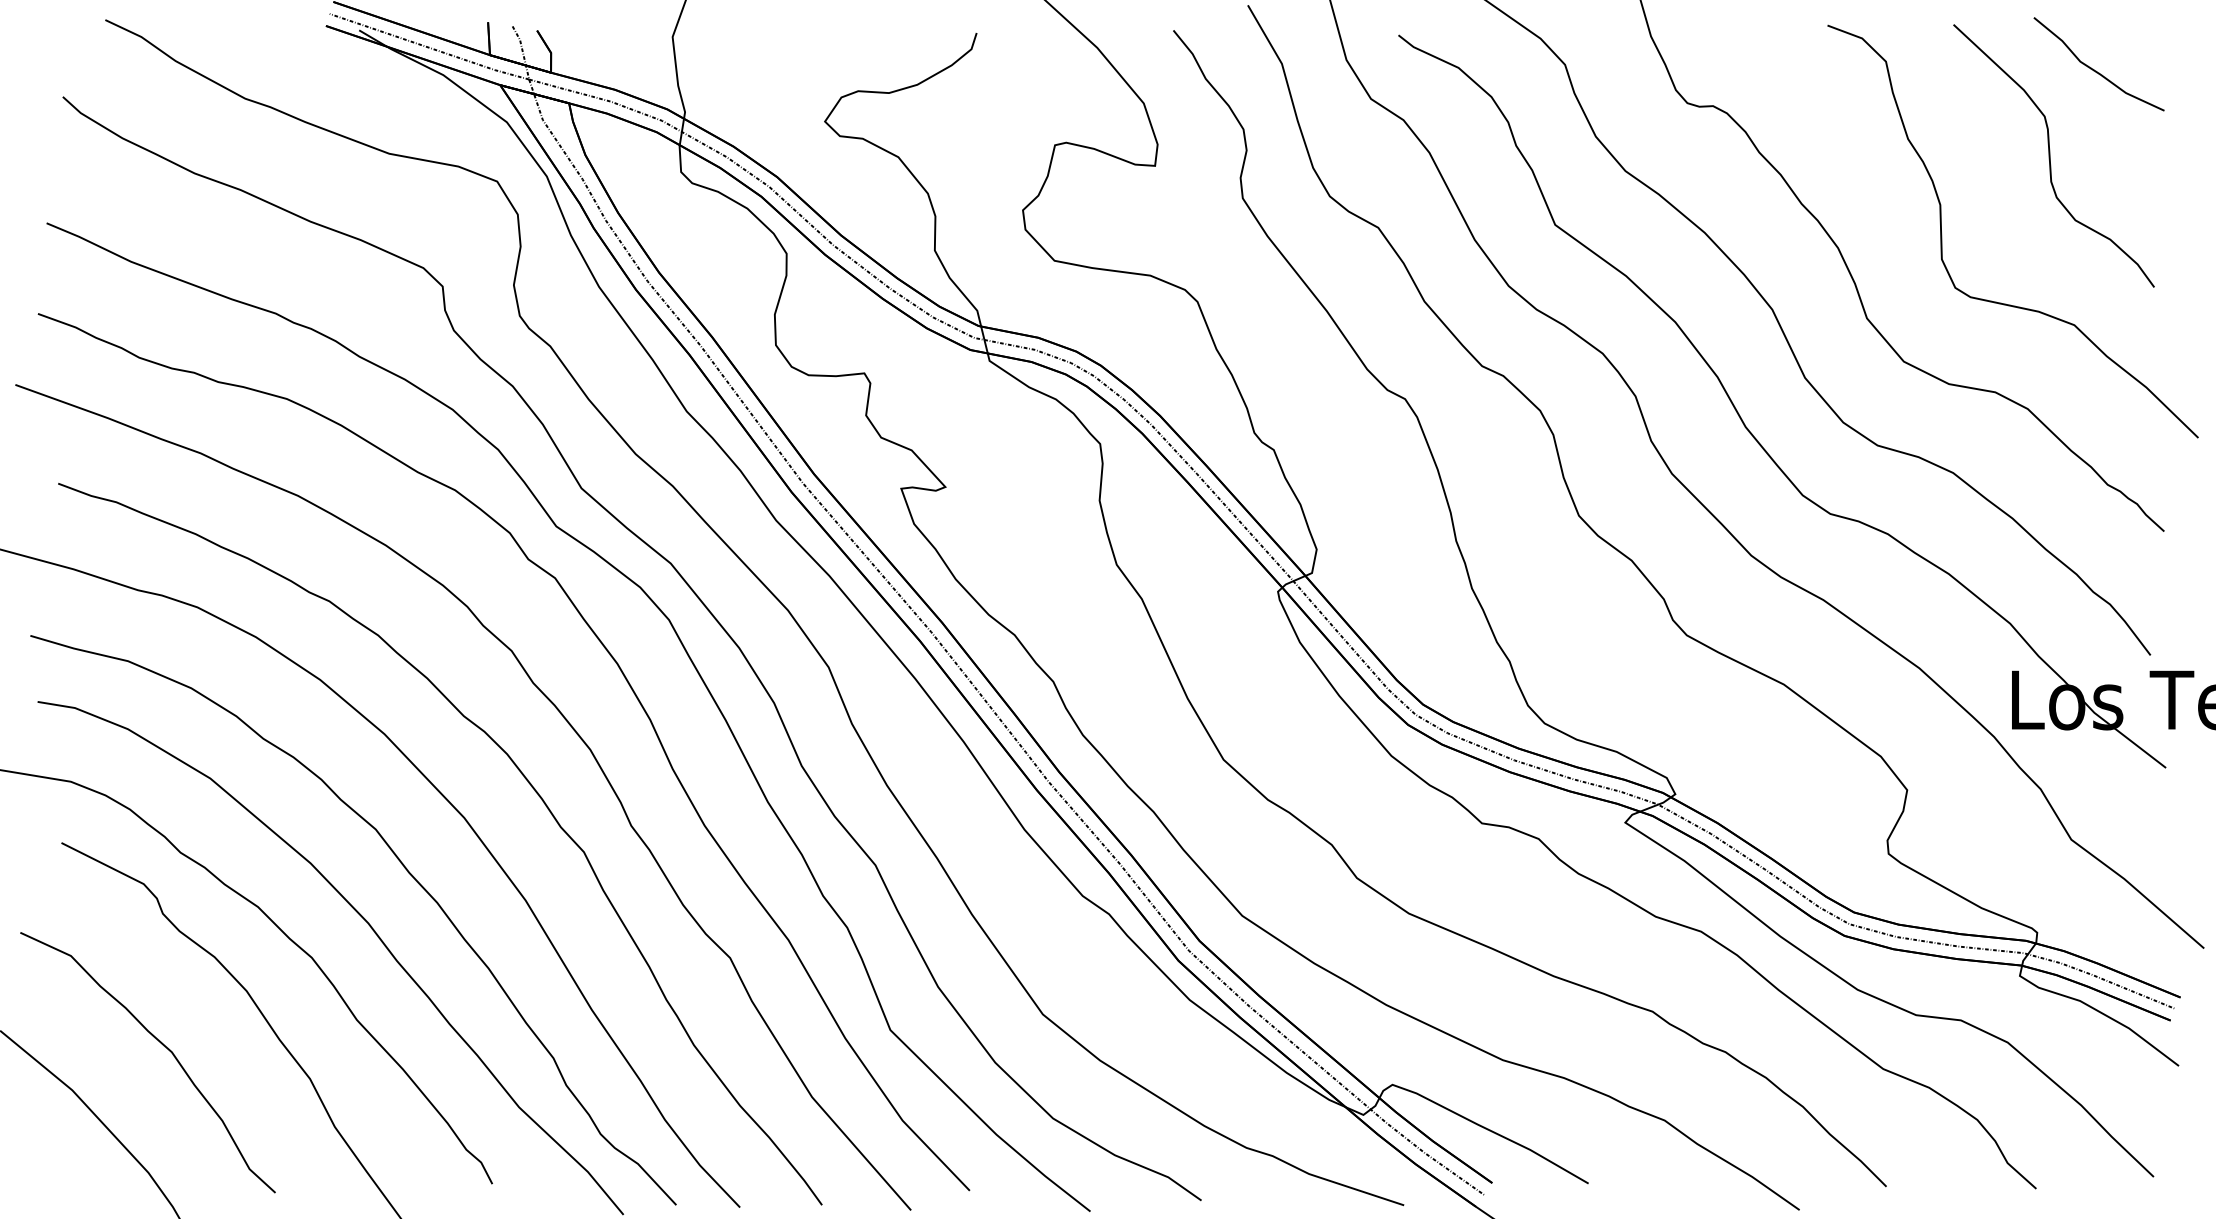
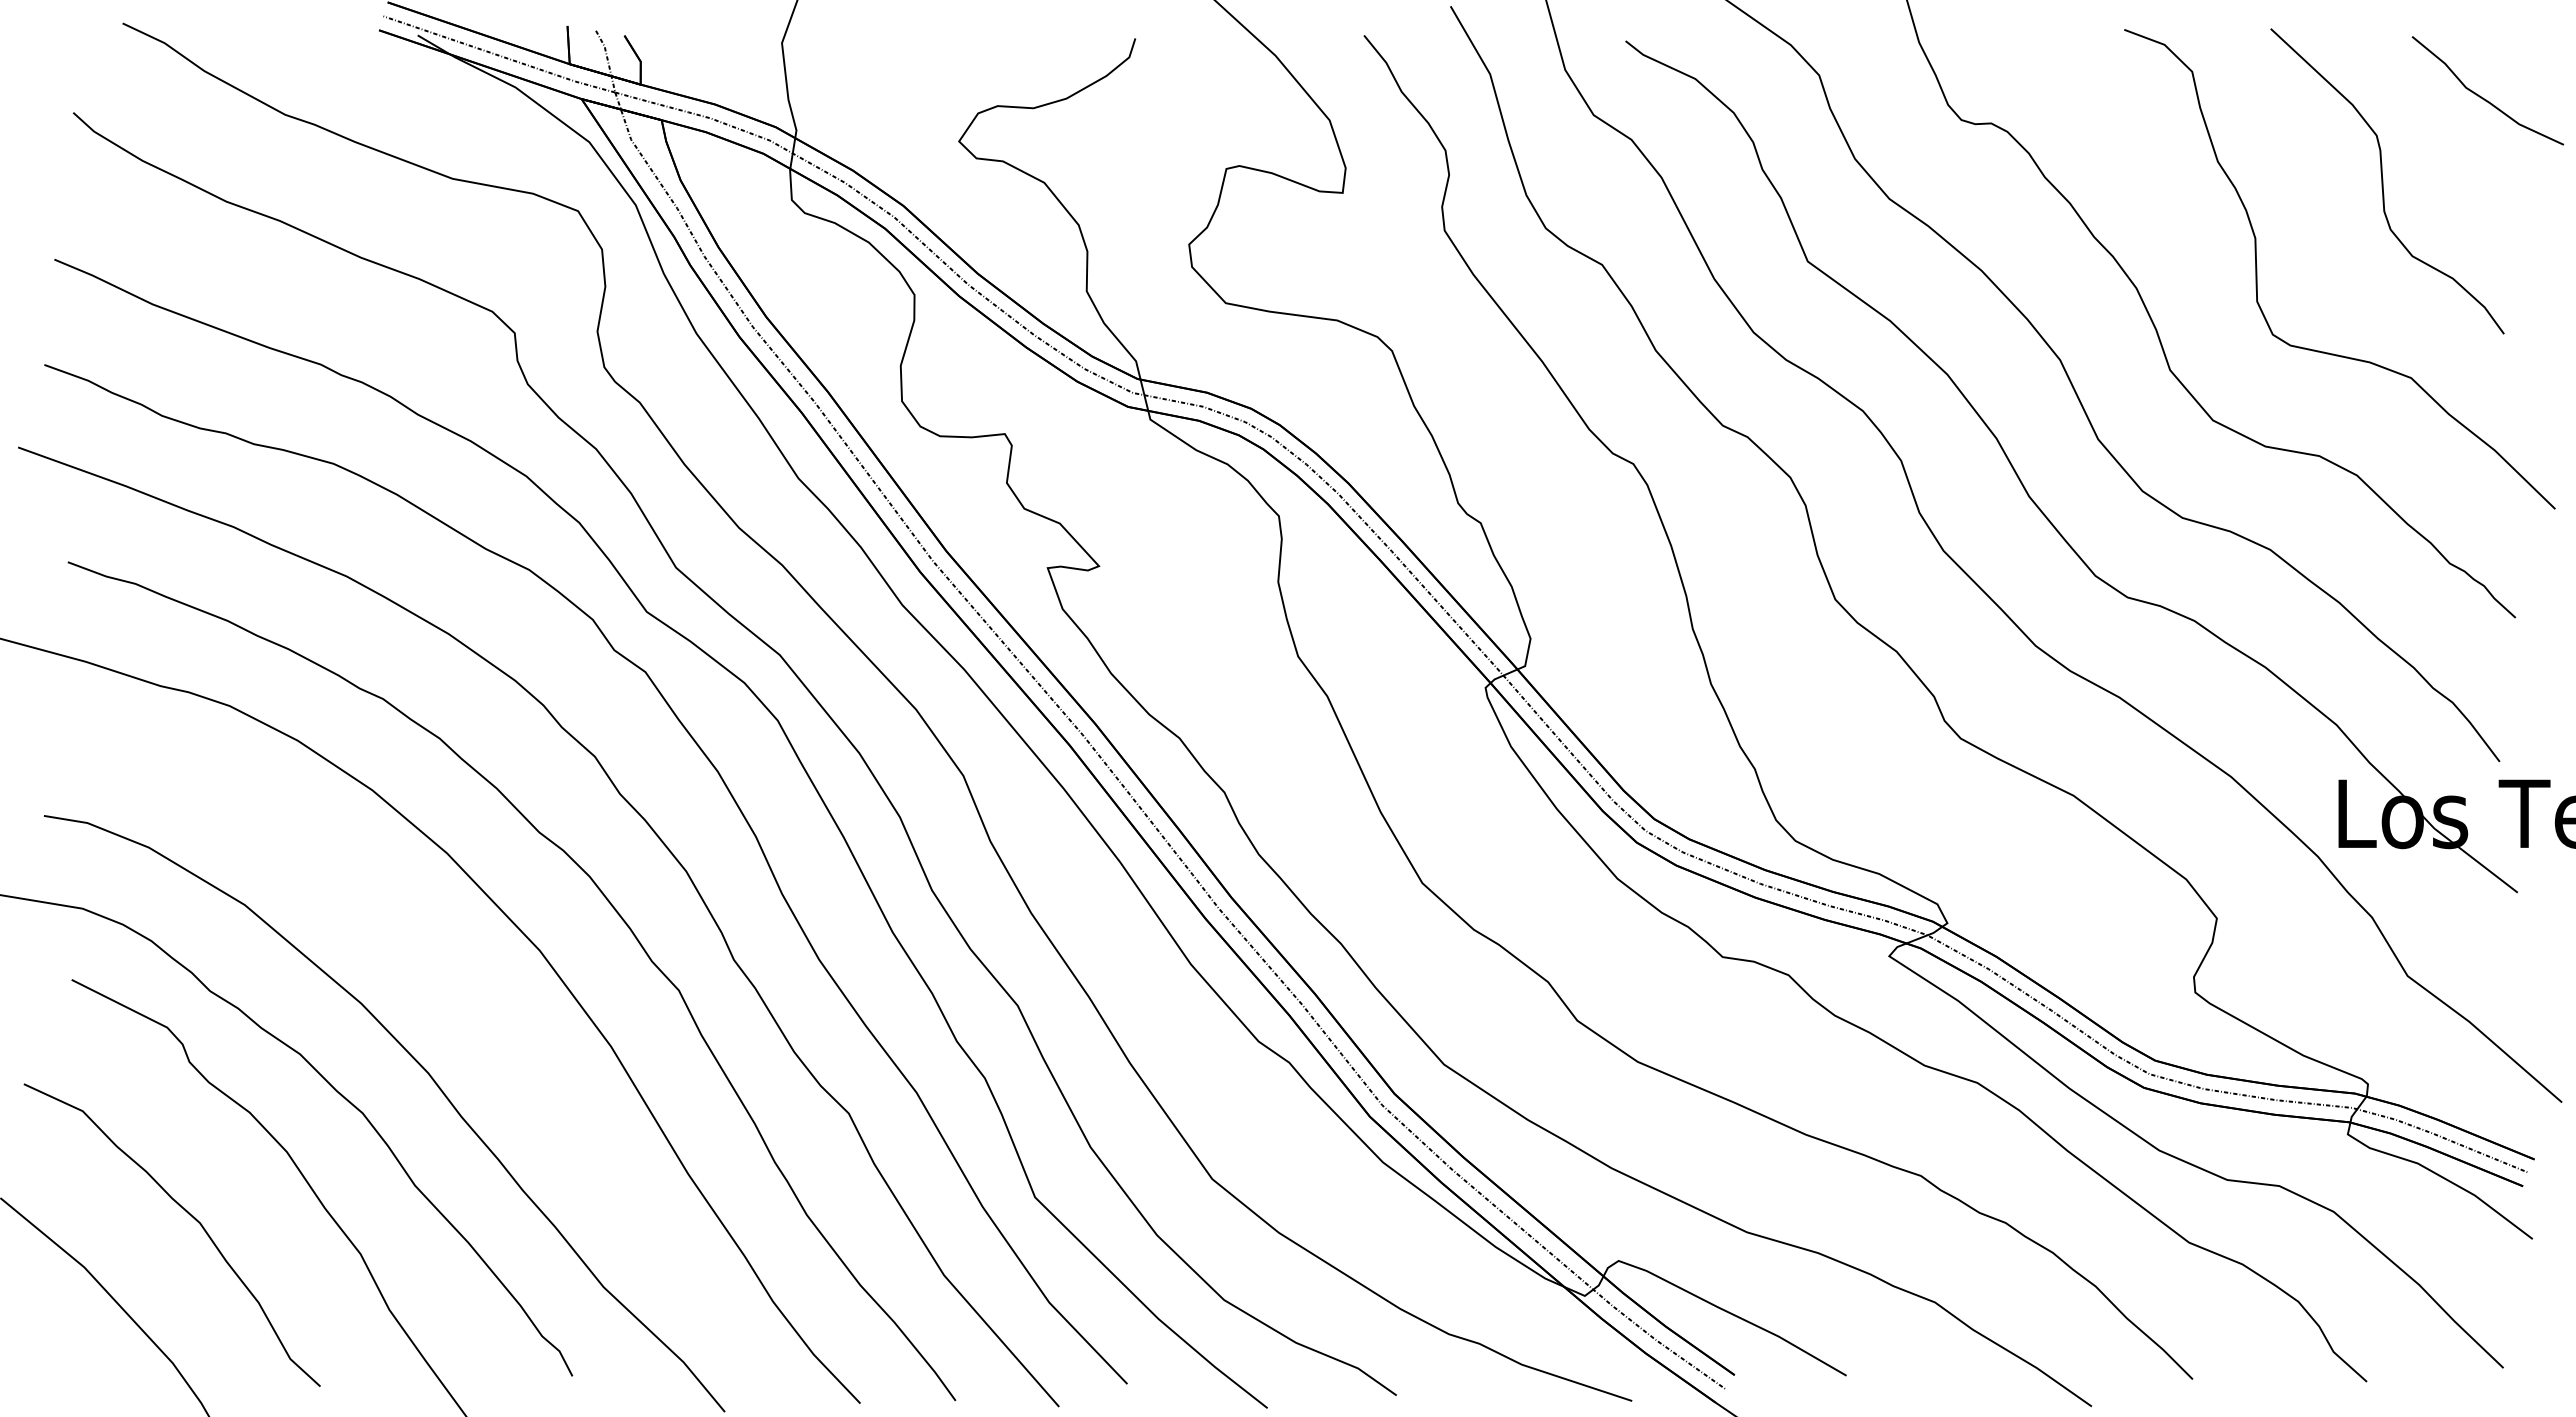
curve: (2095, 70) -> (2483, 97), moved
part: (407, 871) -> (473, 1013), removed

